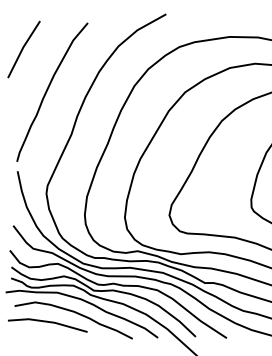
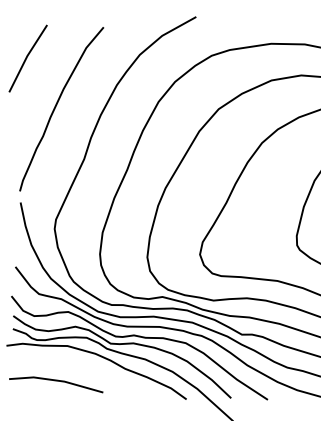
part: (77, 314) -> (91, 371), removed

